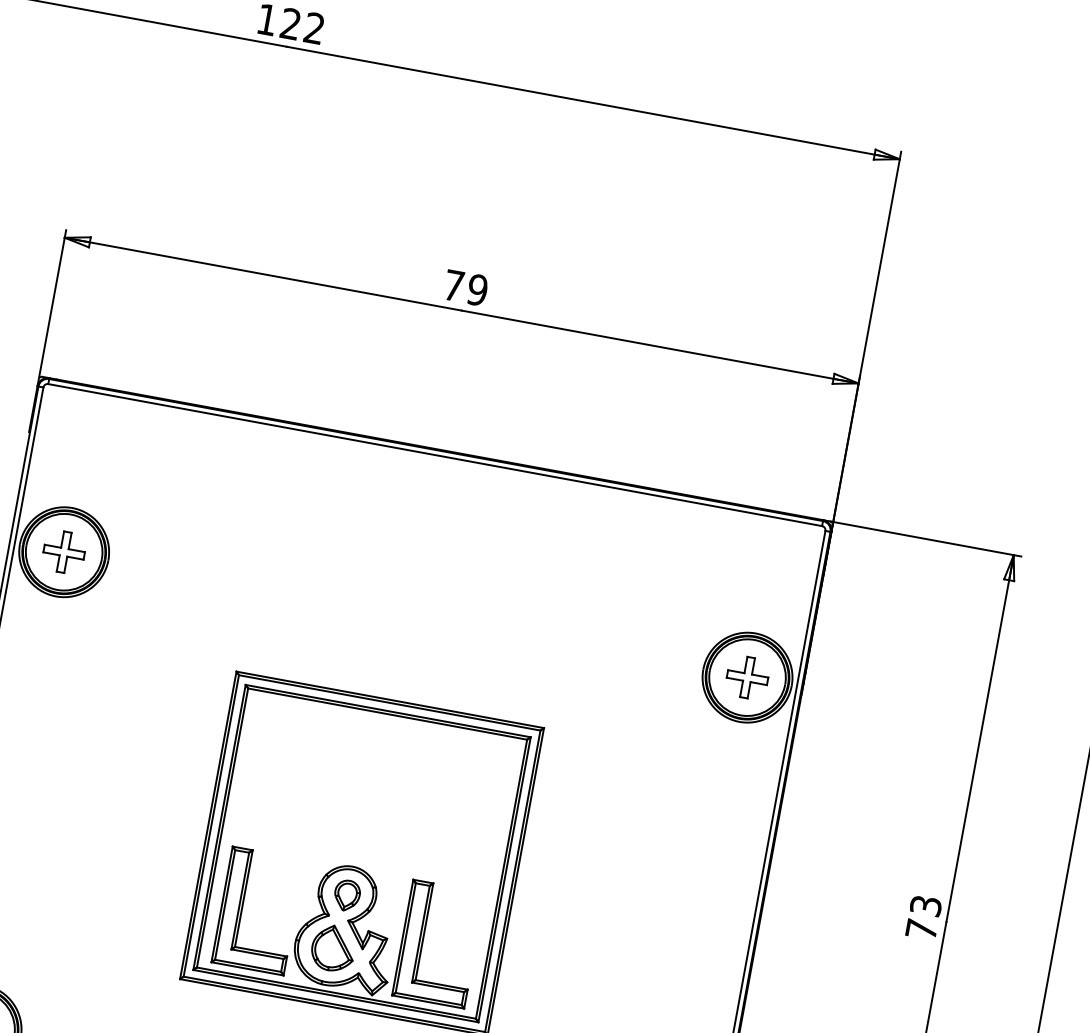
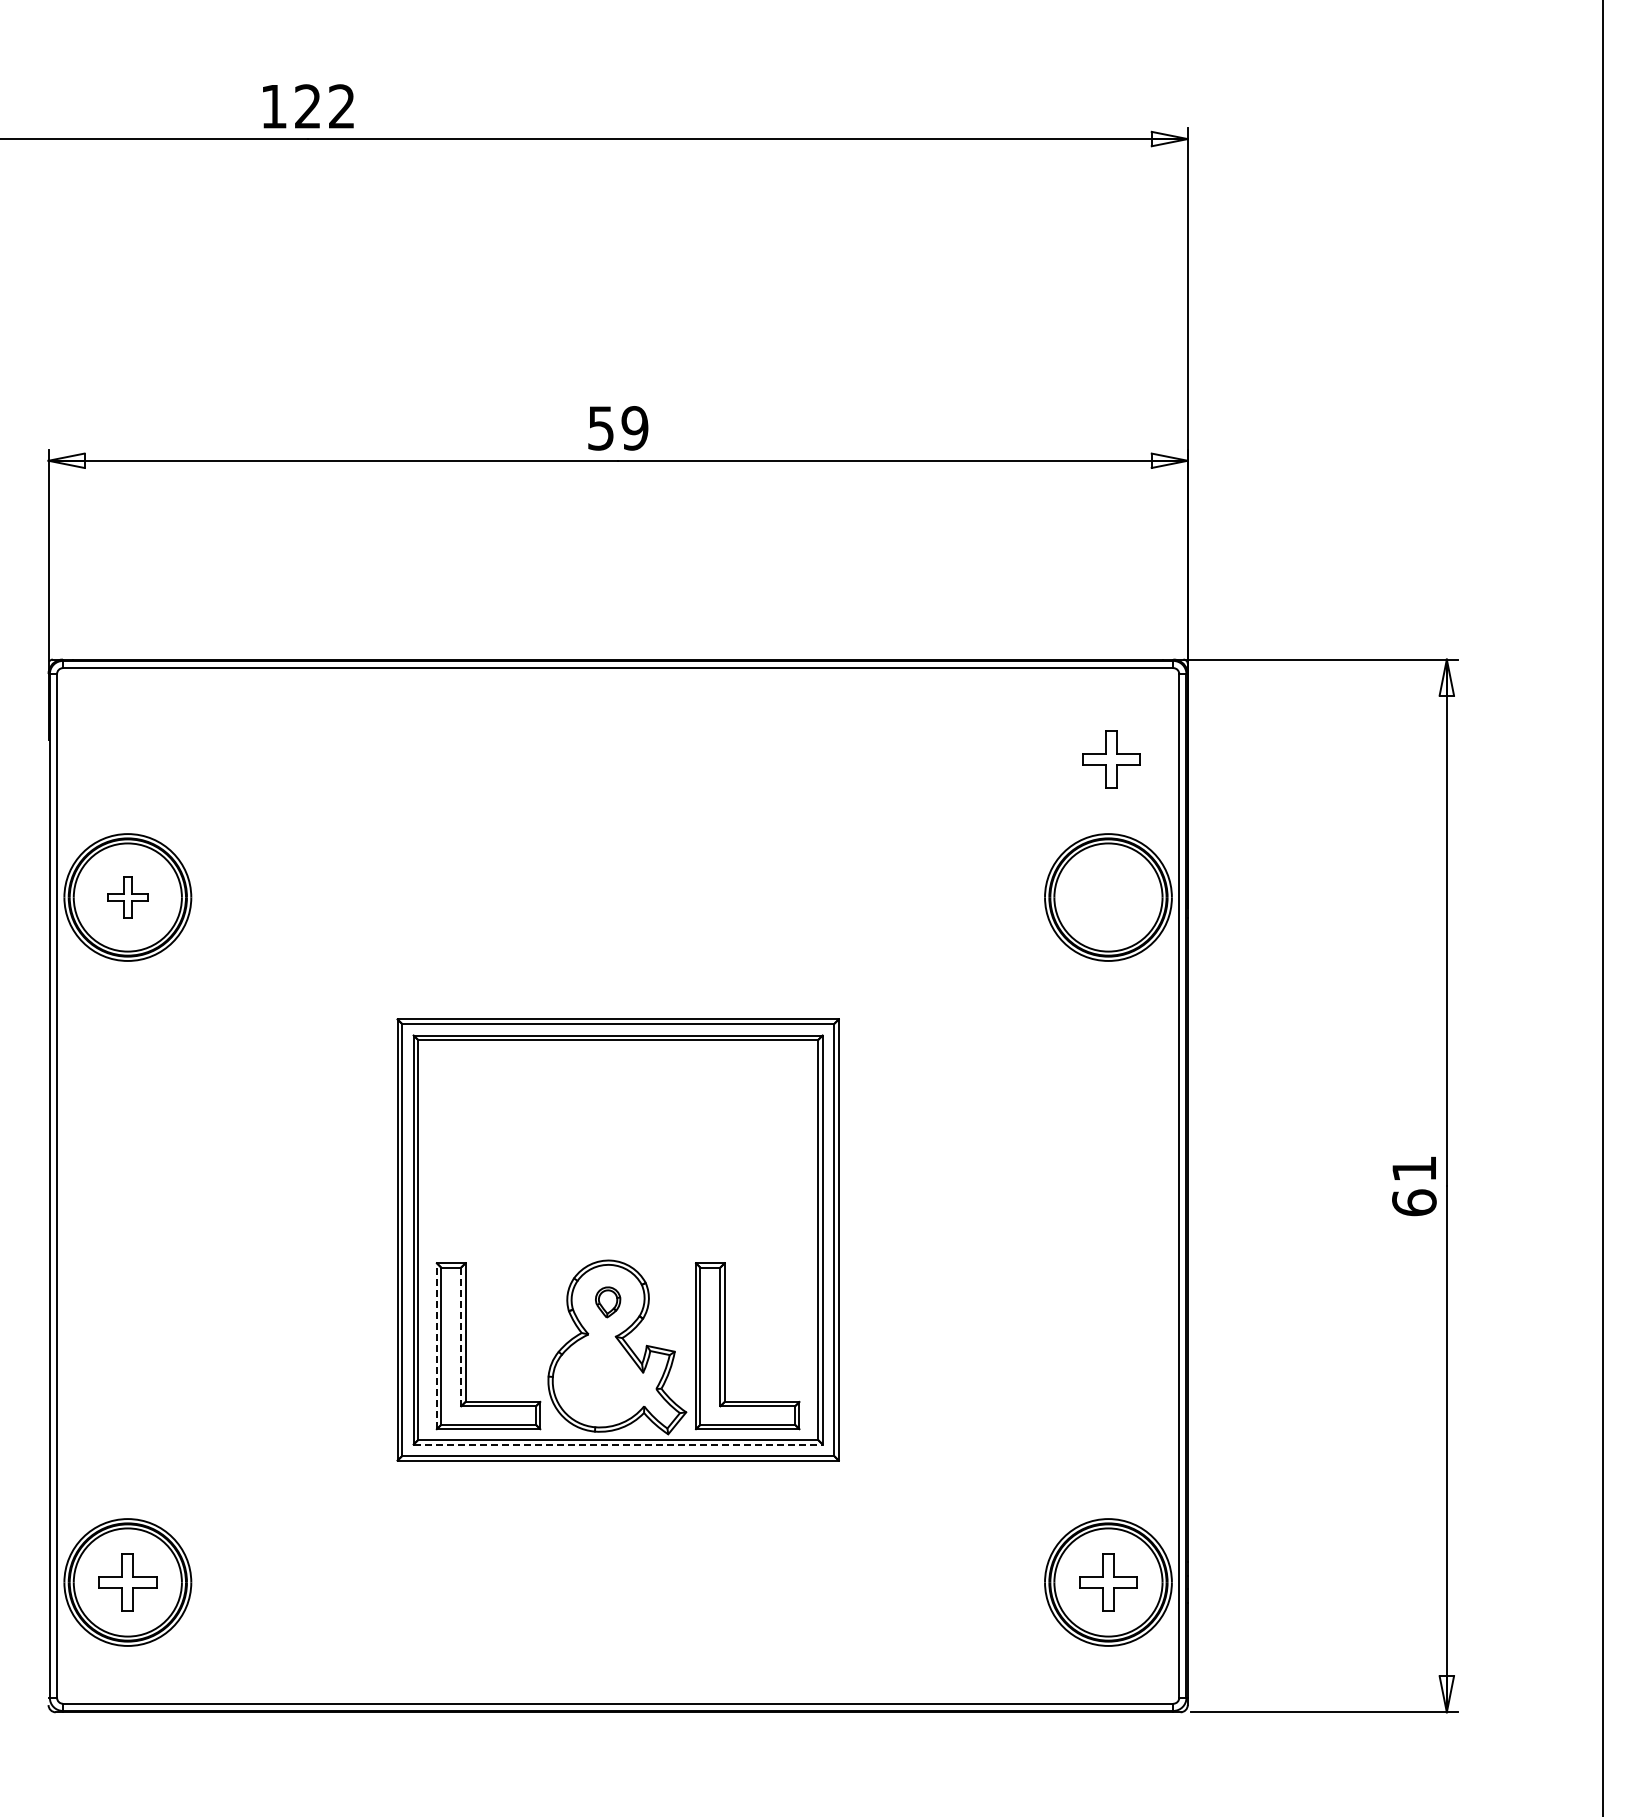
text: (453, 285) -> (600, 428), 79 -> 59
part: (63, 552) -> (127, 897), size x0.7
part: (747, 677) -> (1111, 759), moved
part: (346, 895) -> (607, 1302), size x0.7
line: (240, 901) -> (461, 1337), solid -> dashed
line: (221, 904) -> (436, 1346), solid -> dashed
text: (923, 918) -> (1414, 1186), 73 -> 61
part: (333, 948) -> (602, 1378), removed
line: (336, 996) -> (618, 1444), solid -> dashed

